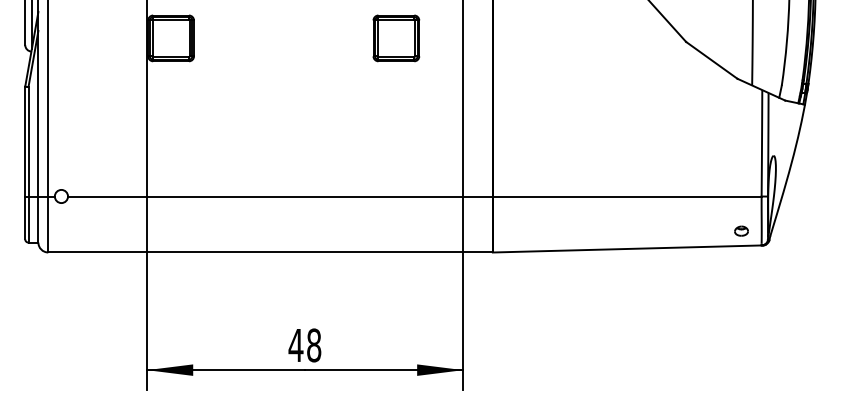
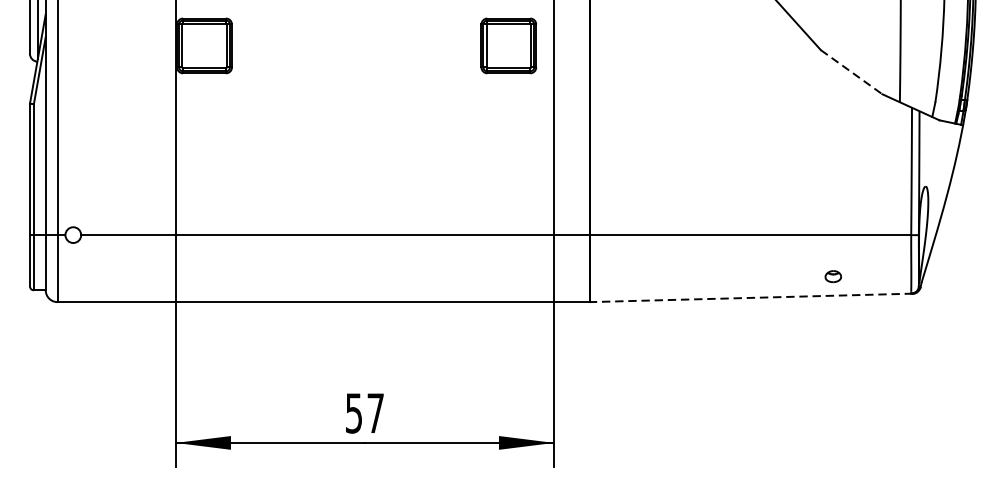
part: (396, 38) -> (508, 46), moved
line: (711, 60) -> (851, 72), solid -> dashed
part: (741, 230) -> (833, 275), moved
line: (627, 248) -> (750, 297), solid -> dashed
text: (304, 345) -> (364, 413), 48 -> 57

